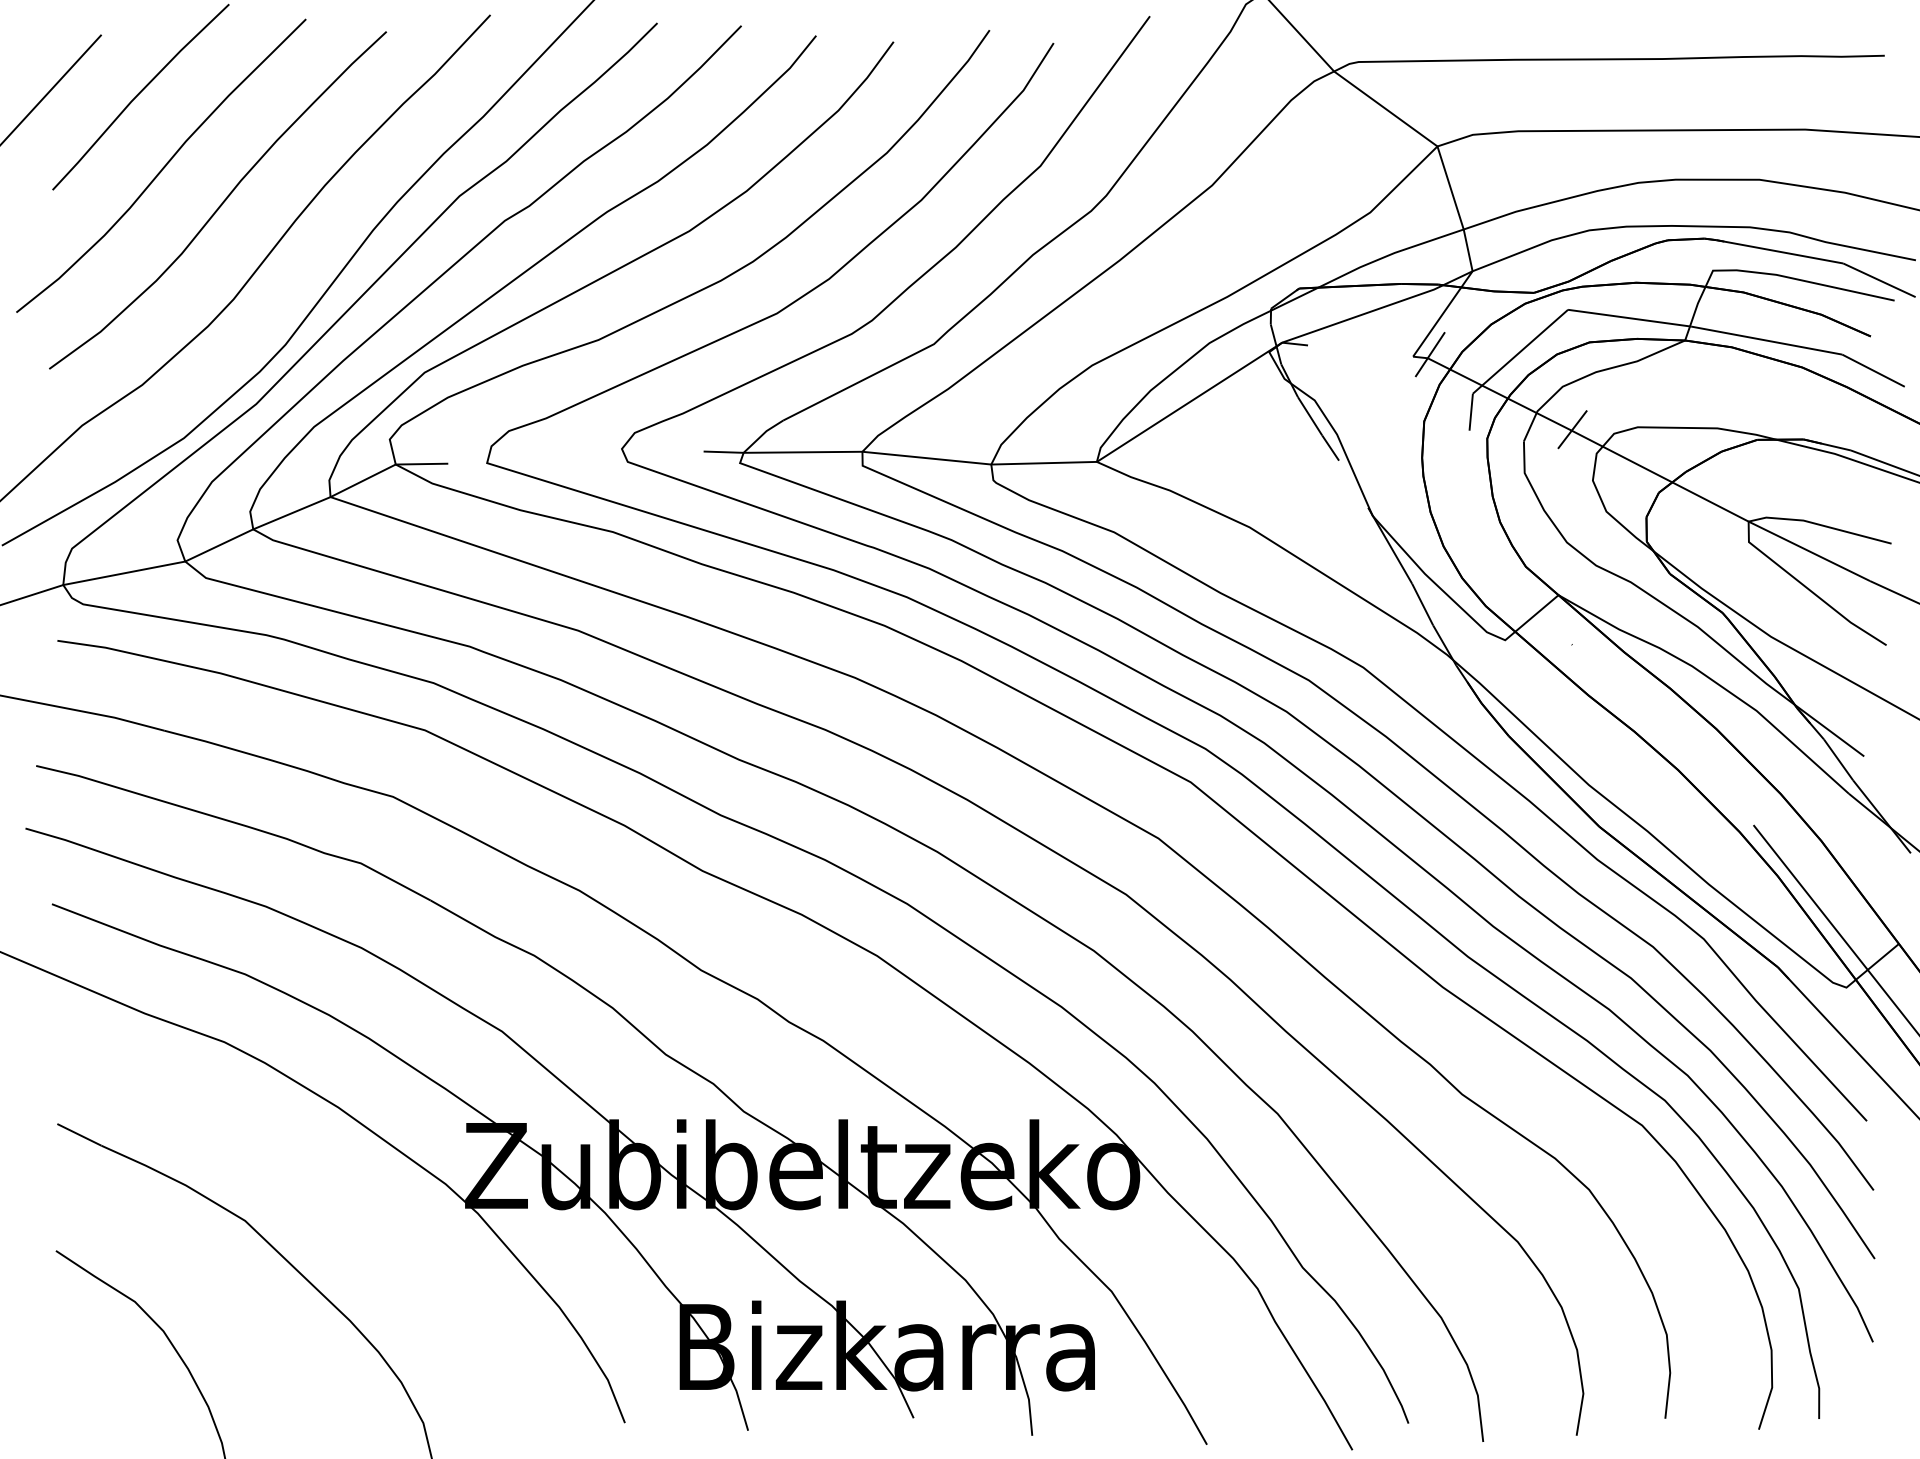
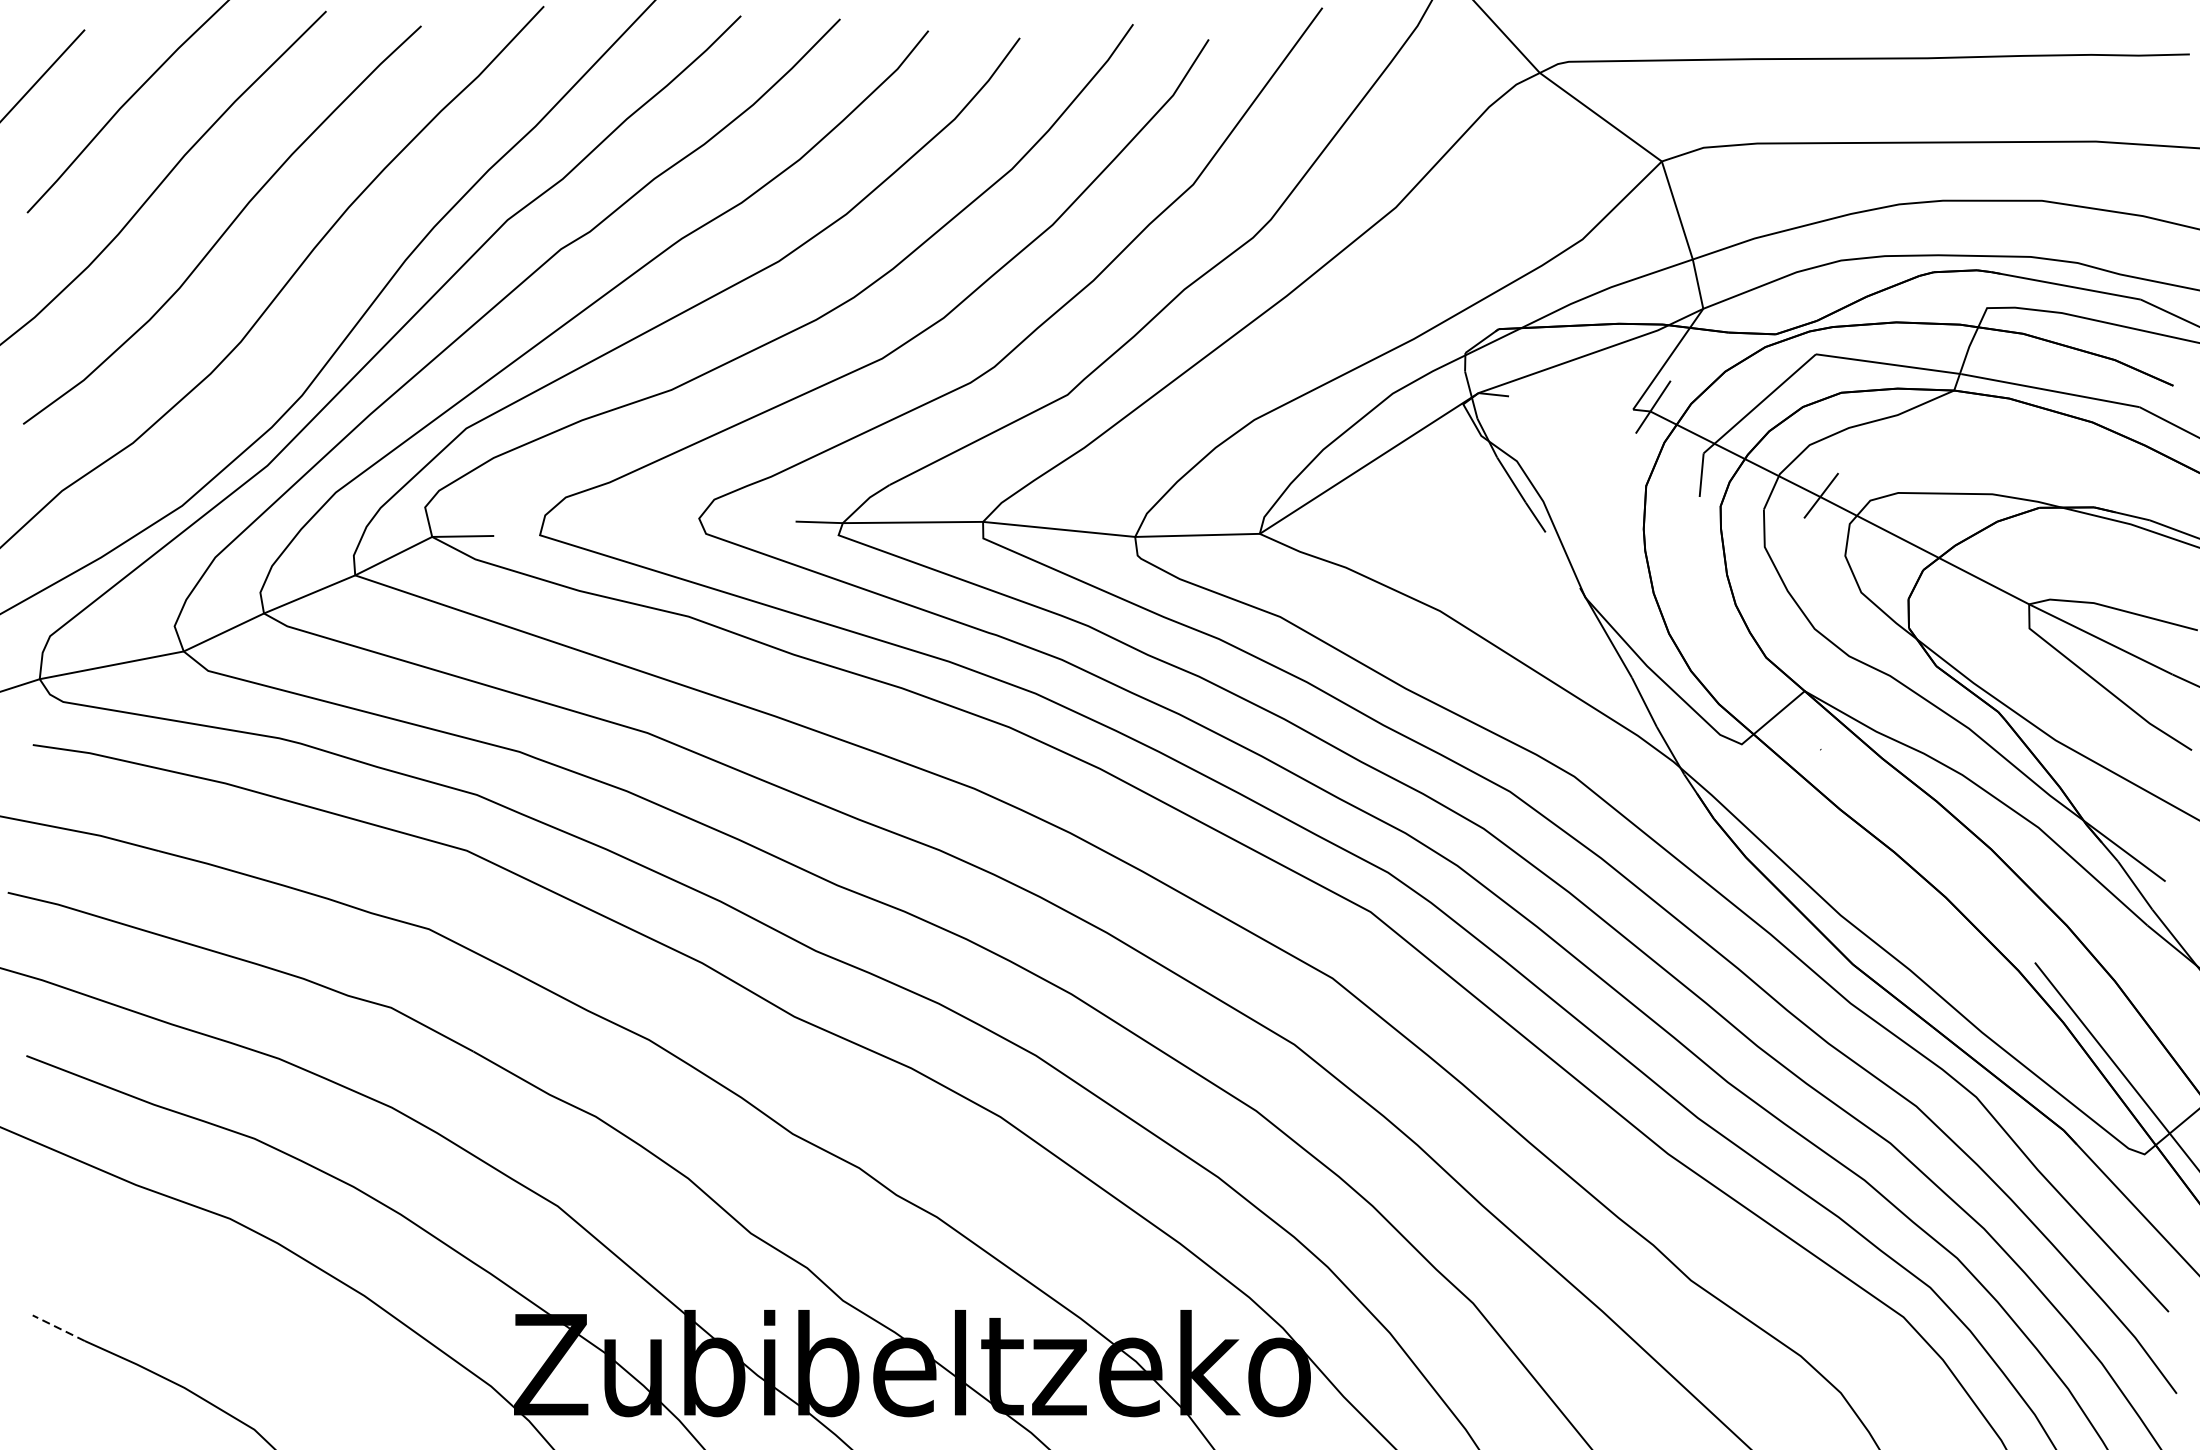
line: (79, 1134) -> (58, 1327), solid -> dashed

